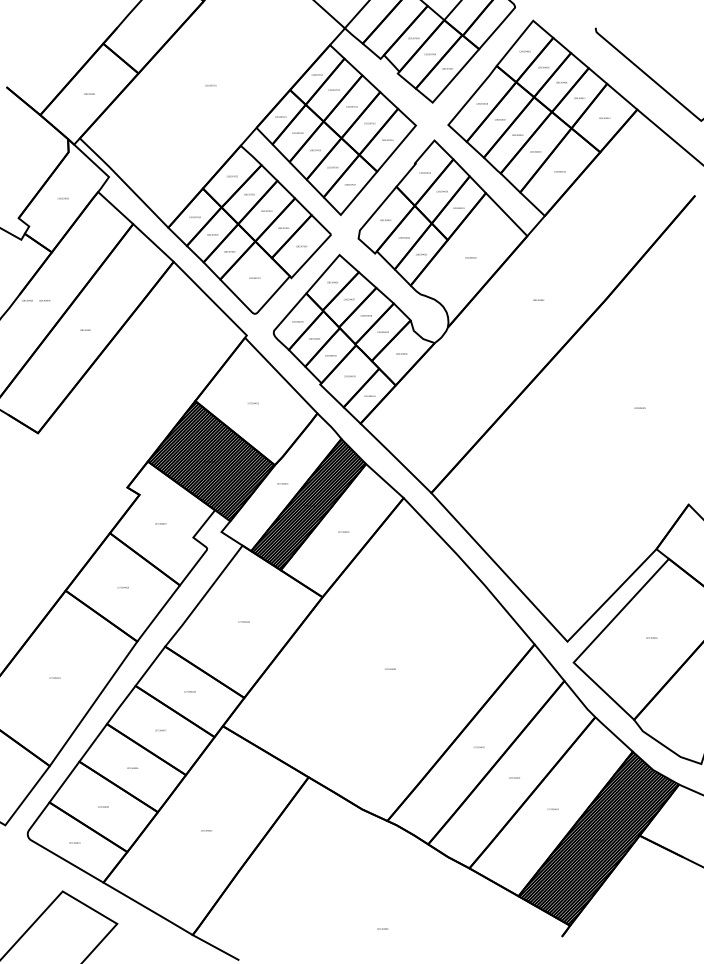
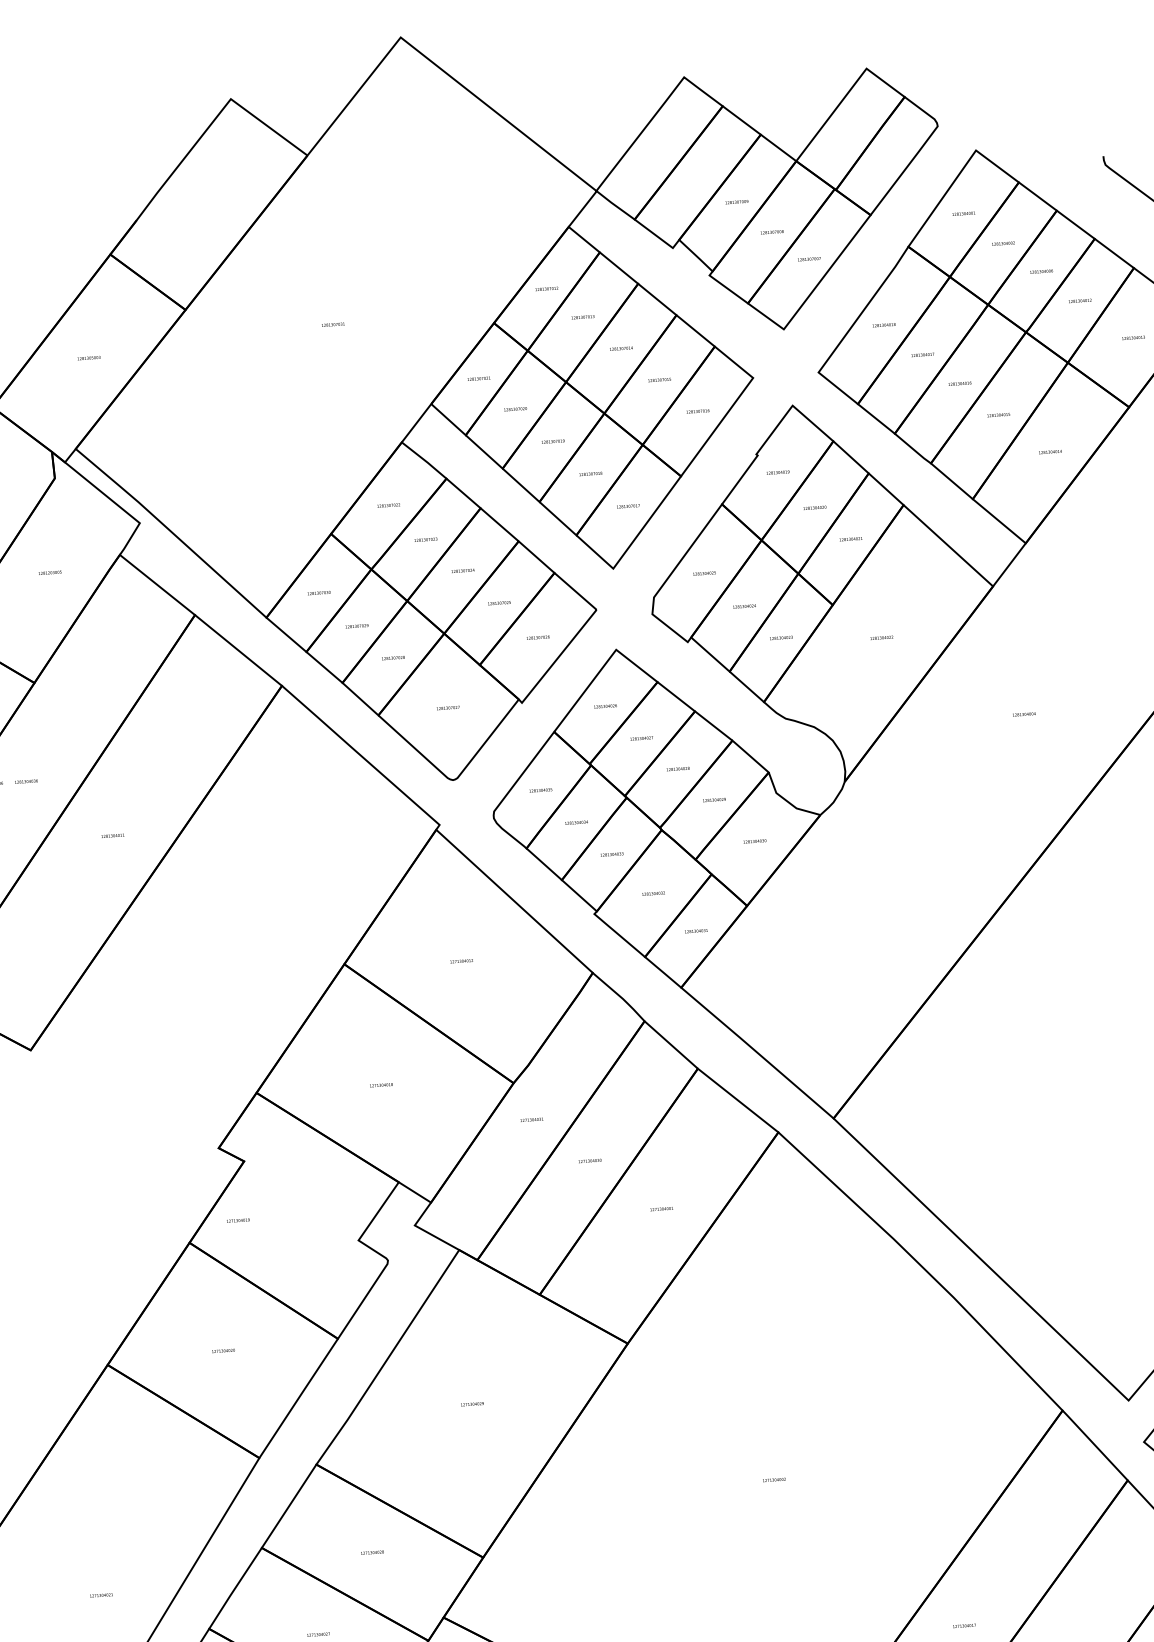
hatch: (211, 461) -> (385, 1084), removed
hatch: (308, 504) -> (586, 1158), removed
text: (160, 523) -> (237, 1219), moved
text: (54, 677) -> (100, 1594), moved

